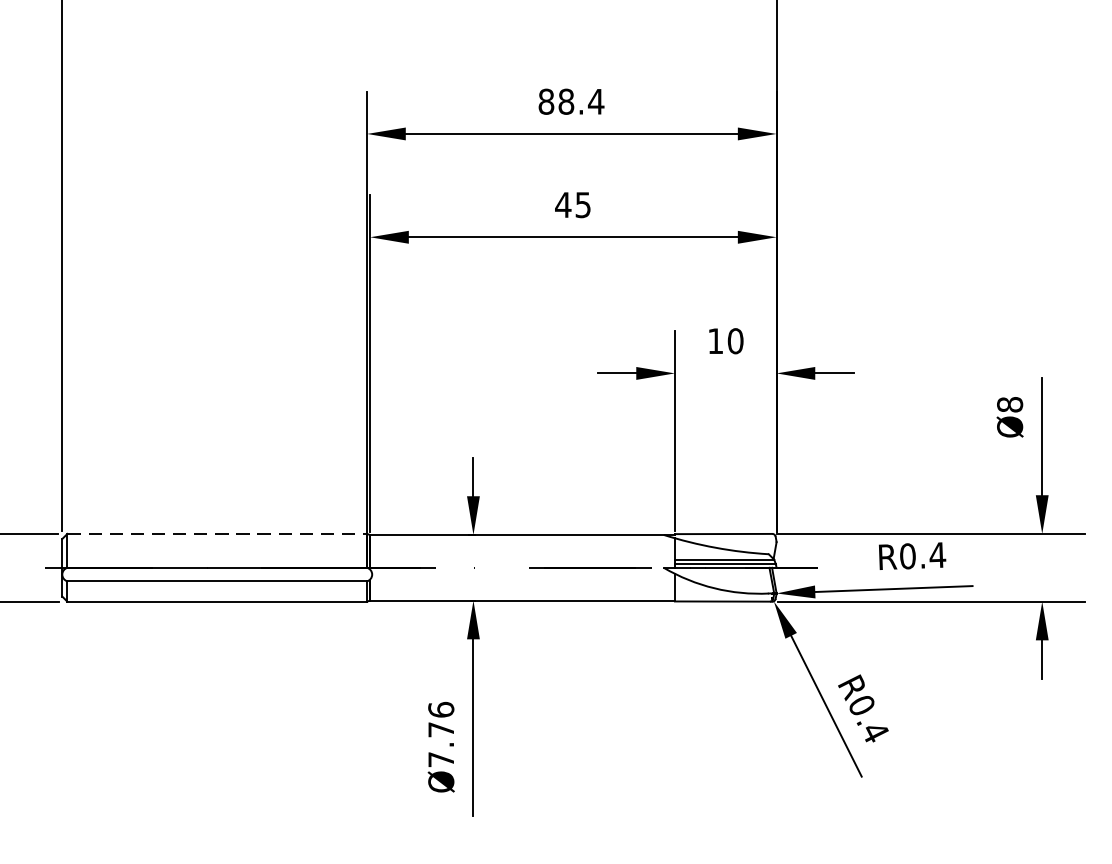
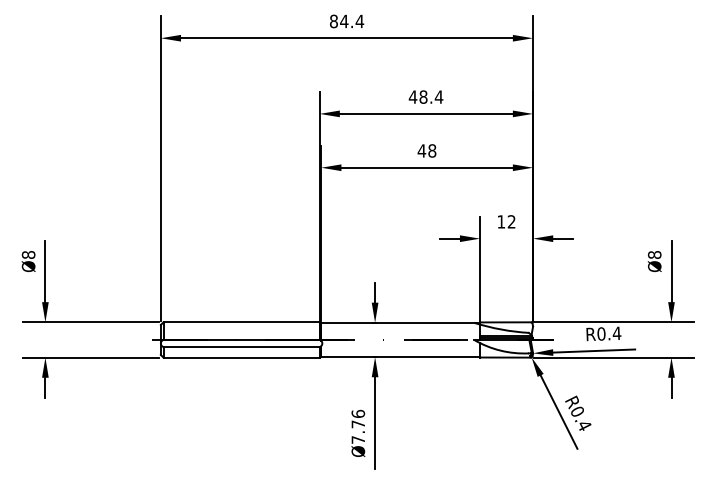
text: (545, 100) -> (412, 96), 88.4 -> 48.4
text: (583, 204) -> (432, 150), 45 -> 48
text: (735, 340) -> (511, 221), 10 -> 12
line: (218, 534) -> (242, 322), dashed -> solid

